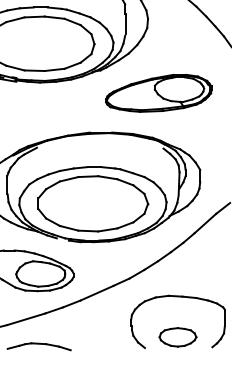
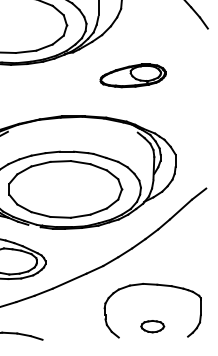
part: (158, 92) -> (132, 75), size x0.6
part: (177, 337) -> (152, 326), size x0.6

